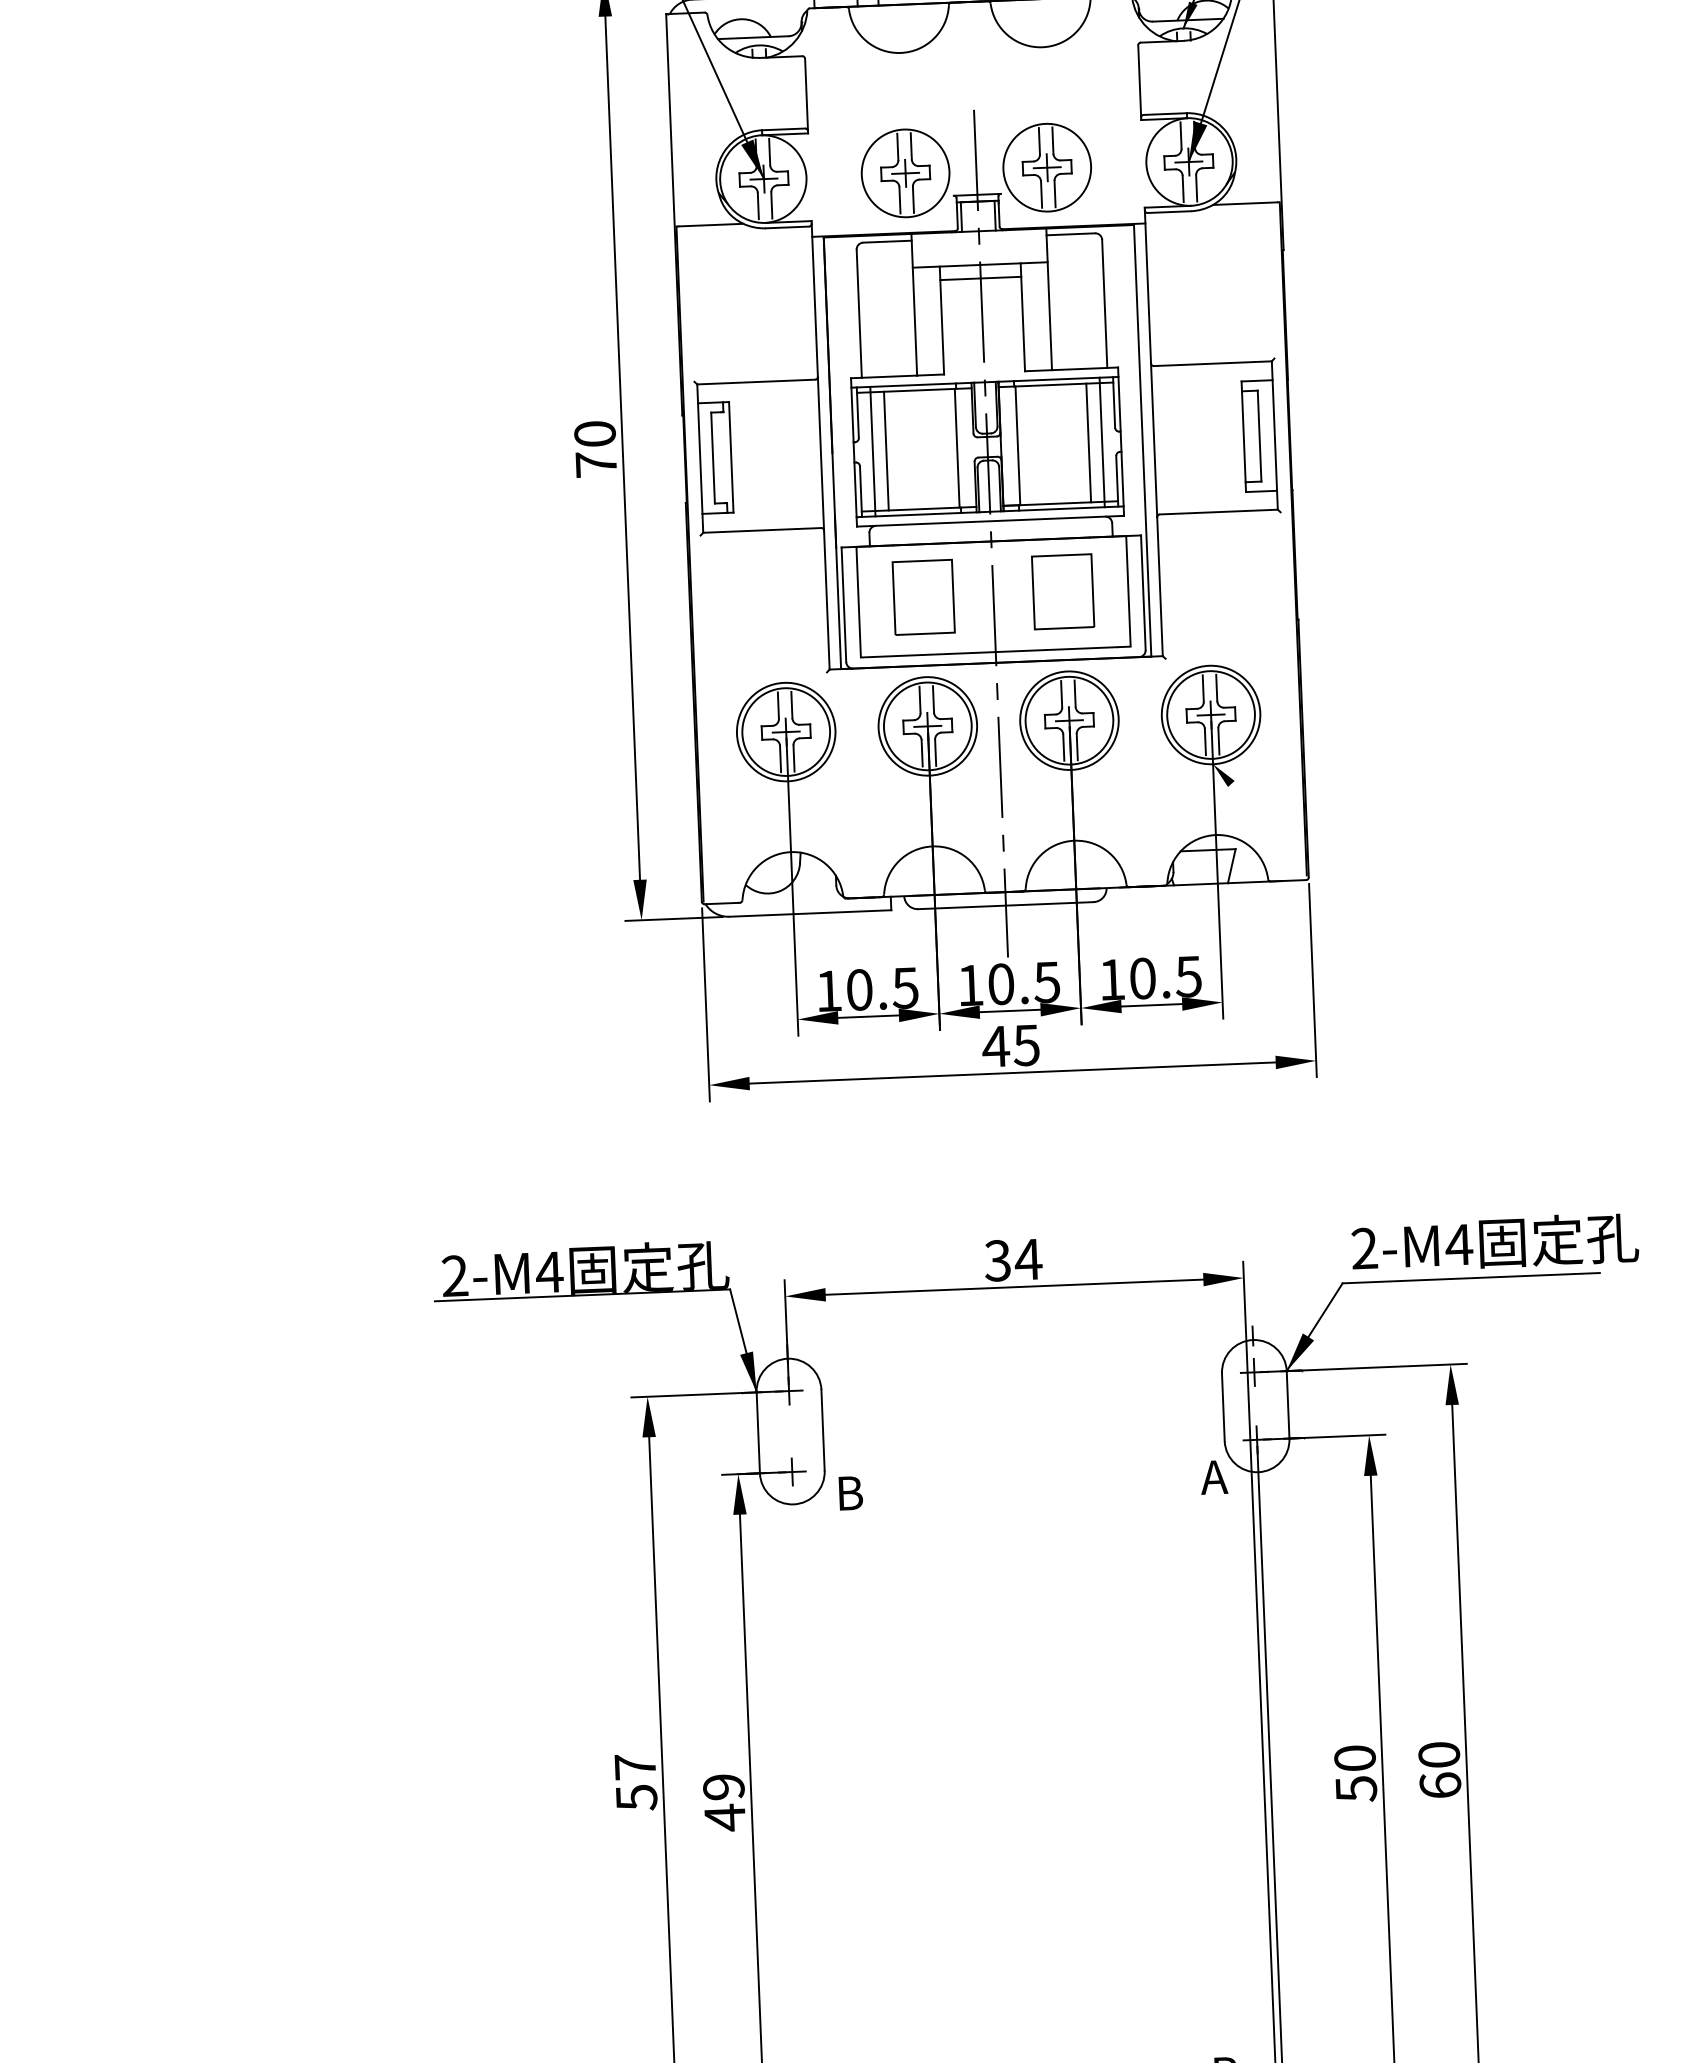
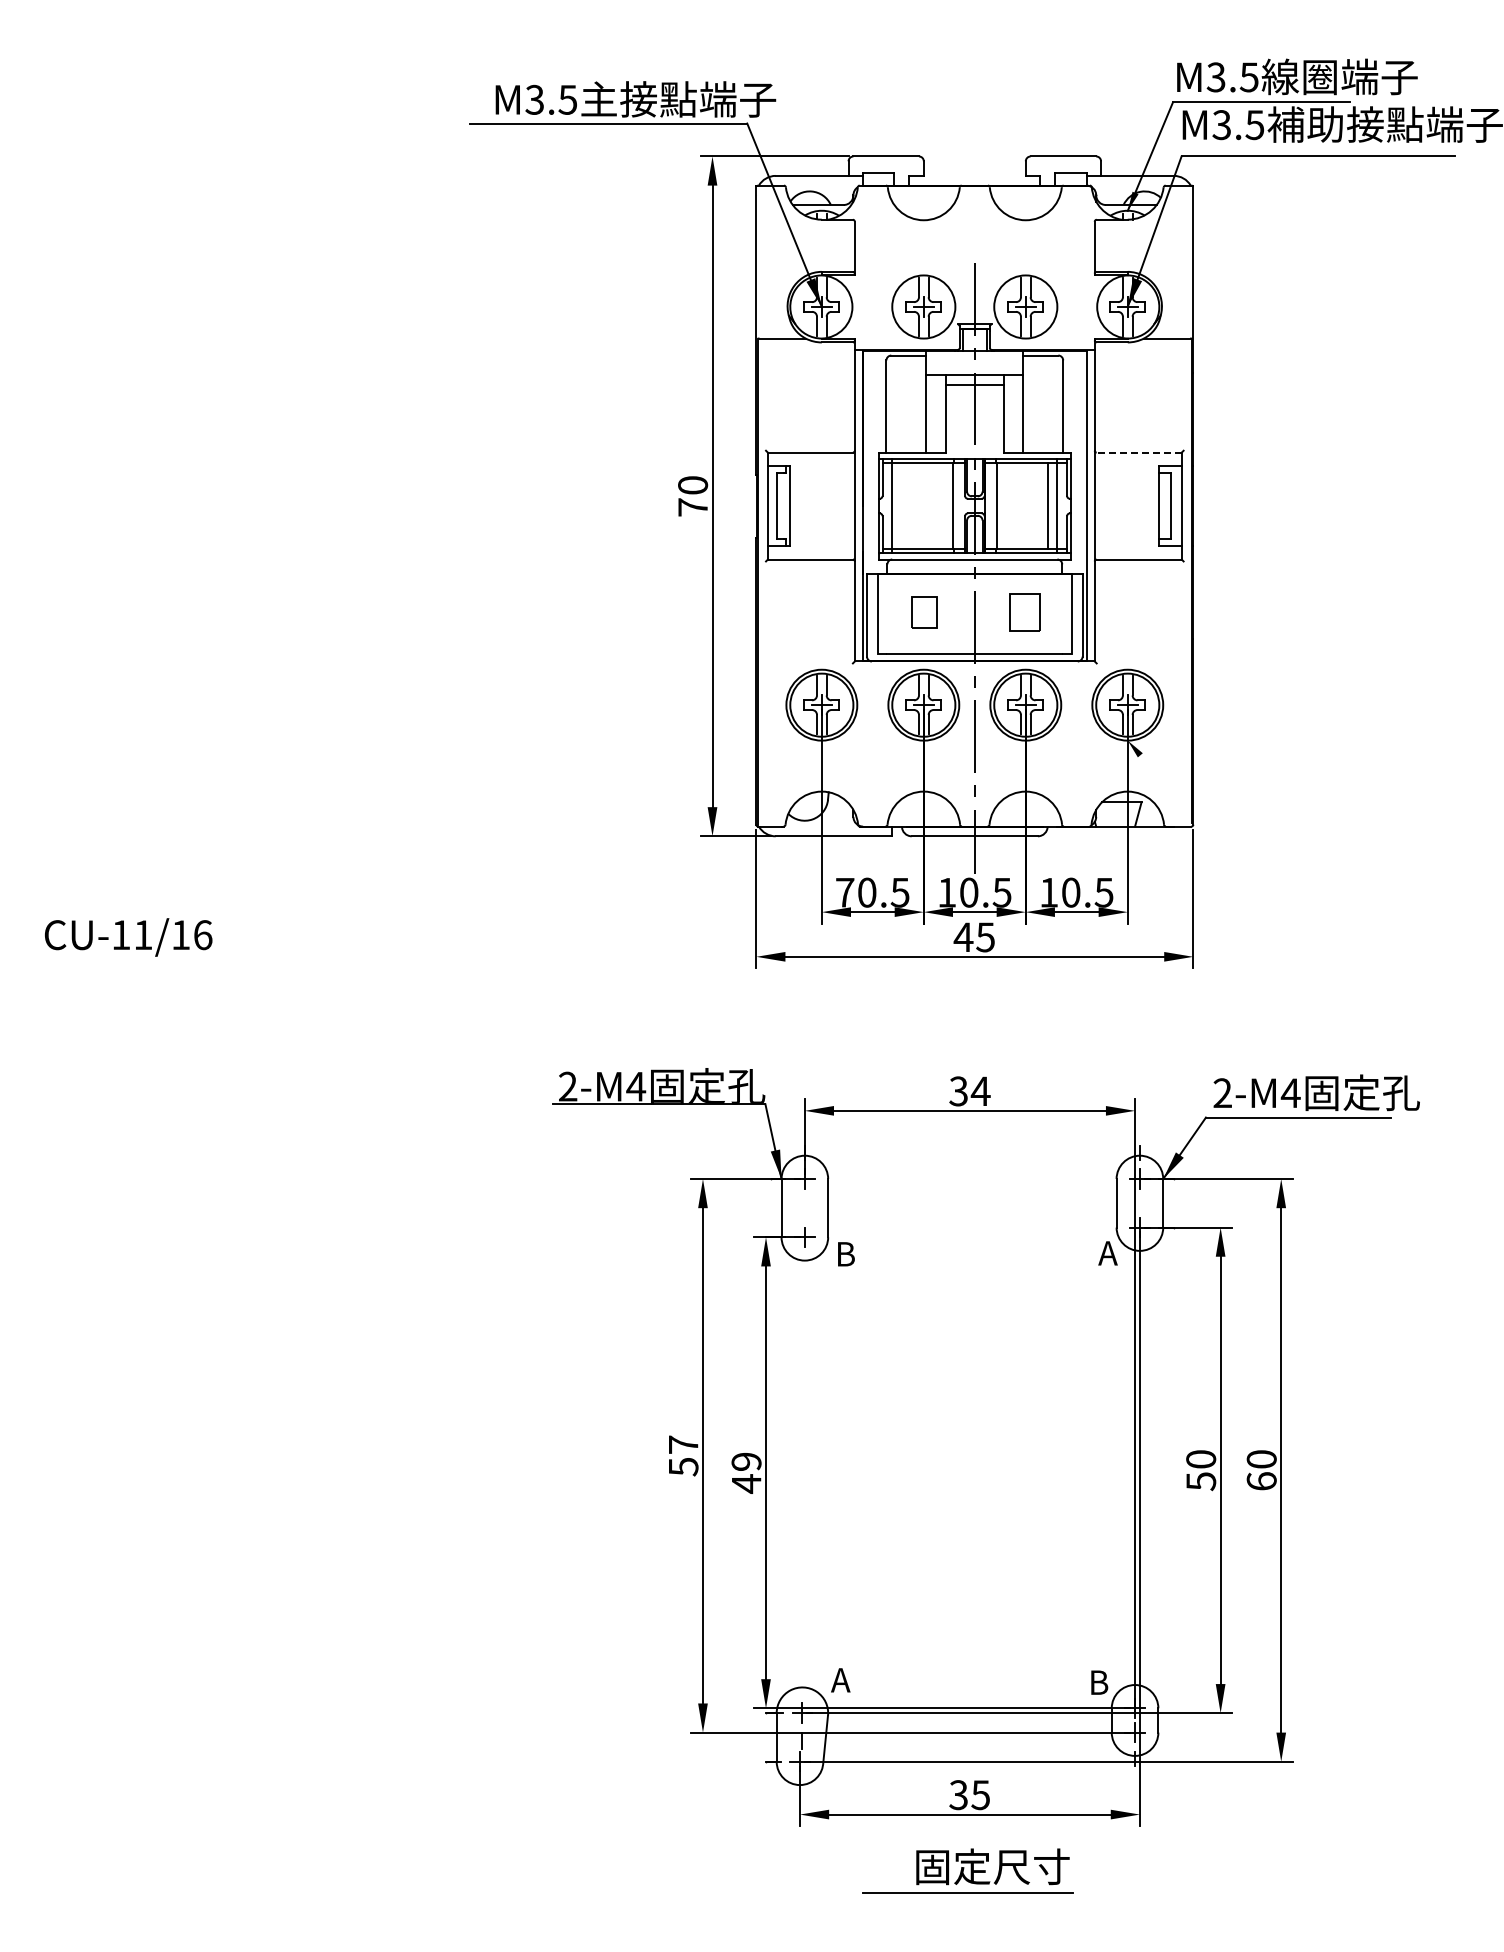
line: (1211, 363) -> (1138, 452), solid -> dashed
line: (885, 450) -> (901, 505), removed
part: (1062, 592) -> (1024, 612), size x0.7
part: (923, 597) -> (924, 612), size x0.6
text: (829, 990) -> (845, 892), 10.5 -> 70.5

